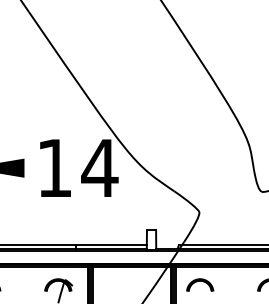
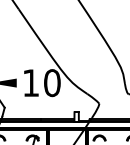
text: (100, 169) -> (52, 83), 14 -> 10

